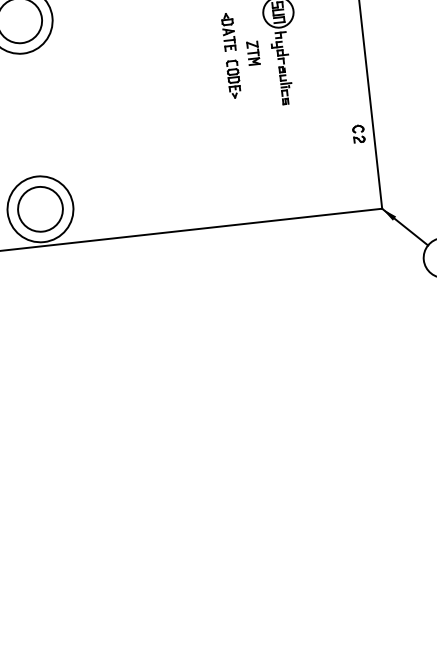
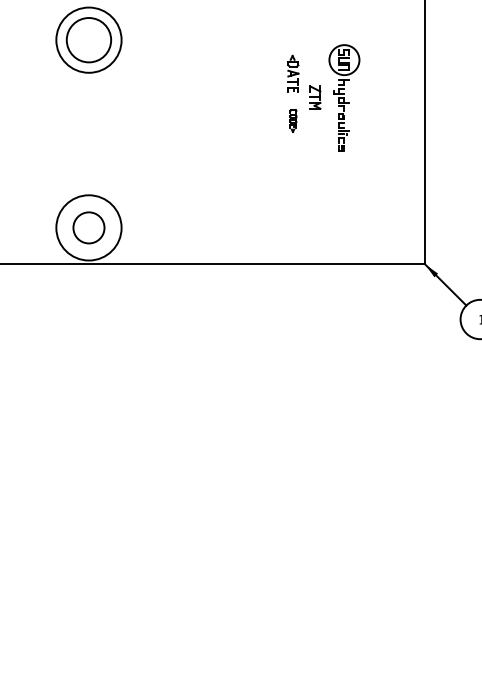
part: (233, 78) -> (293, 120), size x0.6
part: (358, 134) -> (410, 188), removed
circle: (39, 208) -> (88, 227), size x0.7

